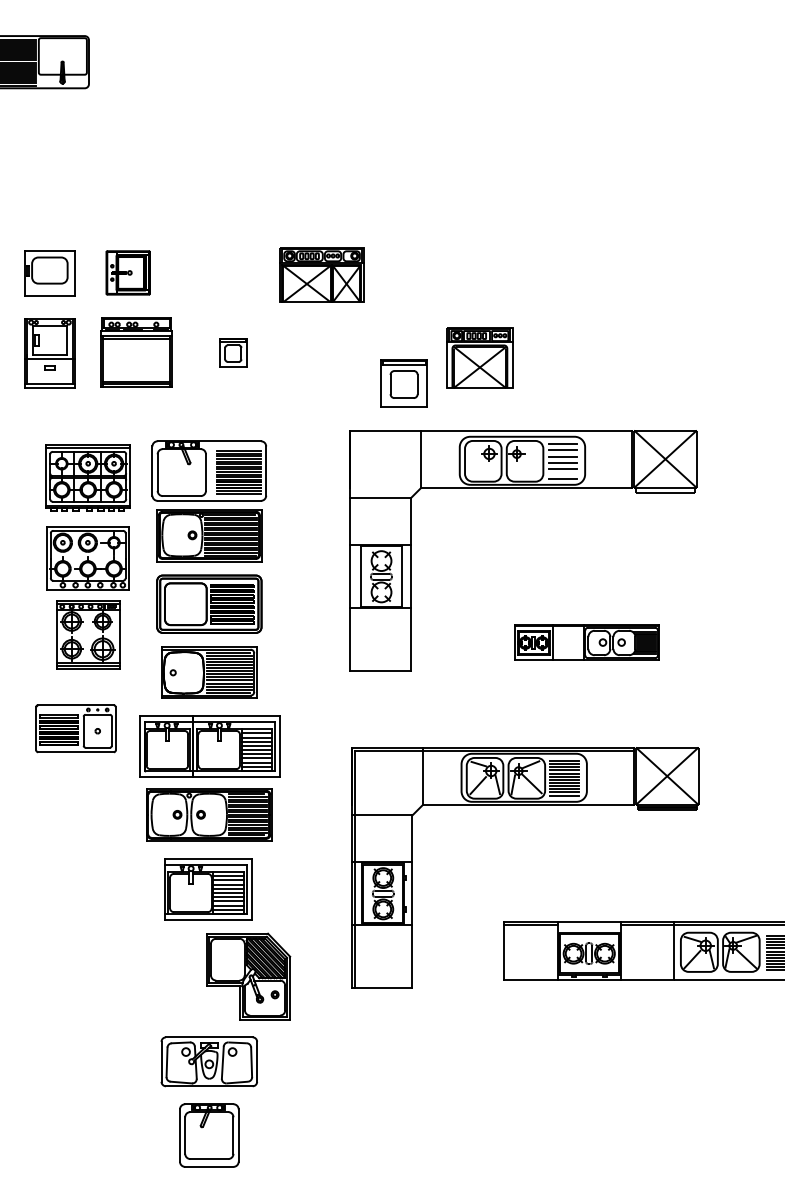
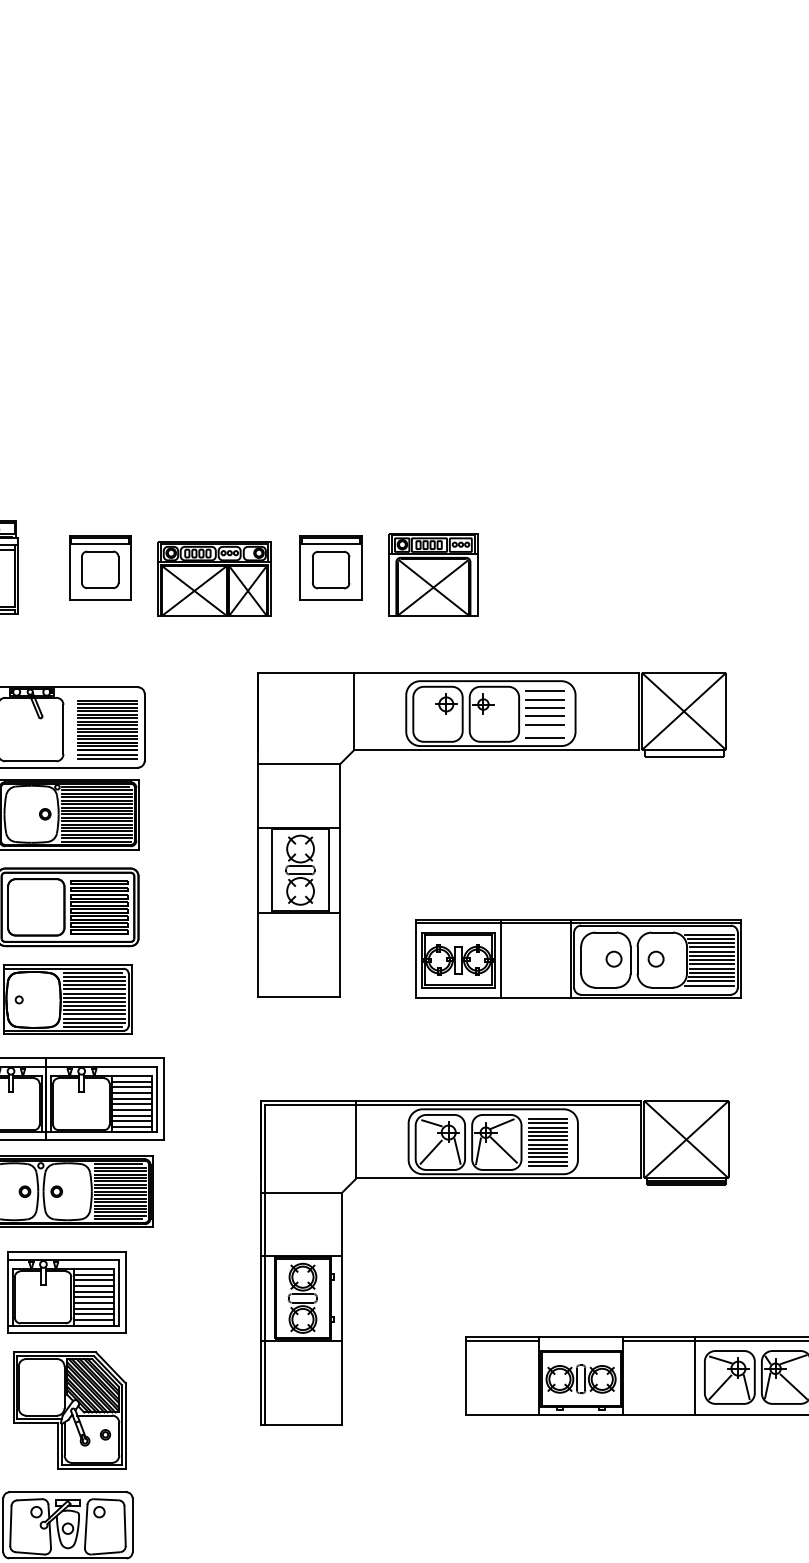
part: (321, 274) -> (214, 578), moved
part: (233, 352) -> (100, 567), size x1.67
part: (403, 383) -> (330, 568), moved
part: (586, 642) -> (577, 959), size x1.67
part: (248, 976) -> (69, 1410), moved

